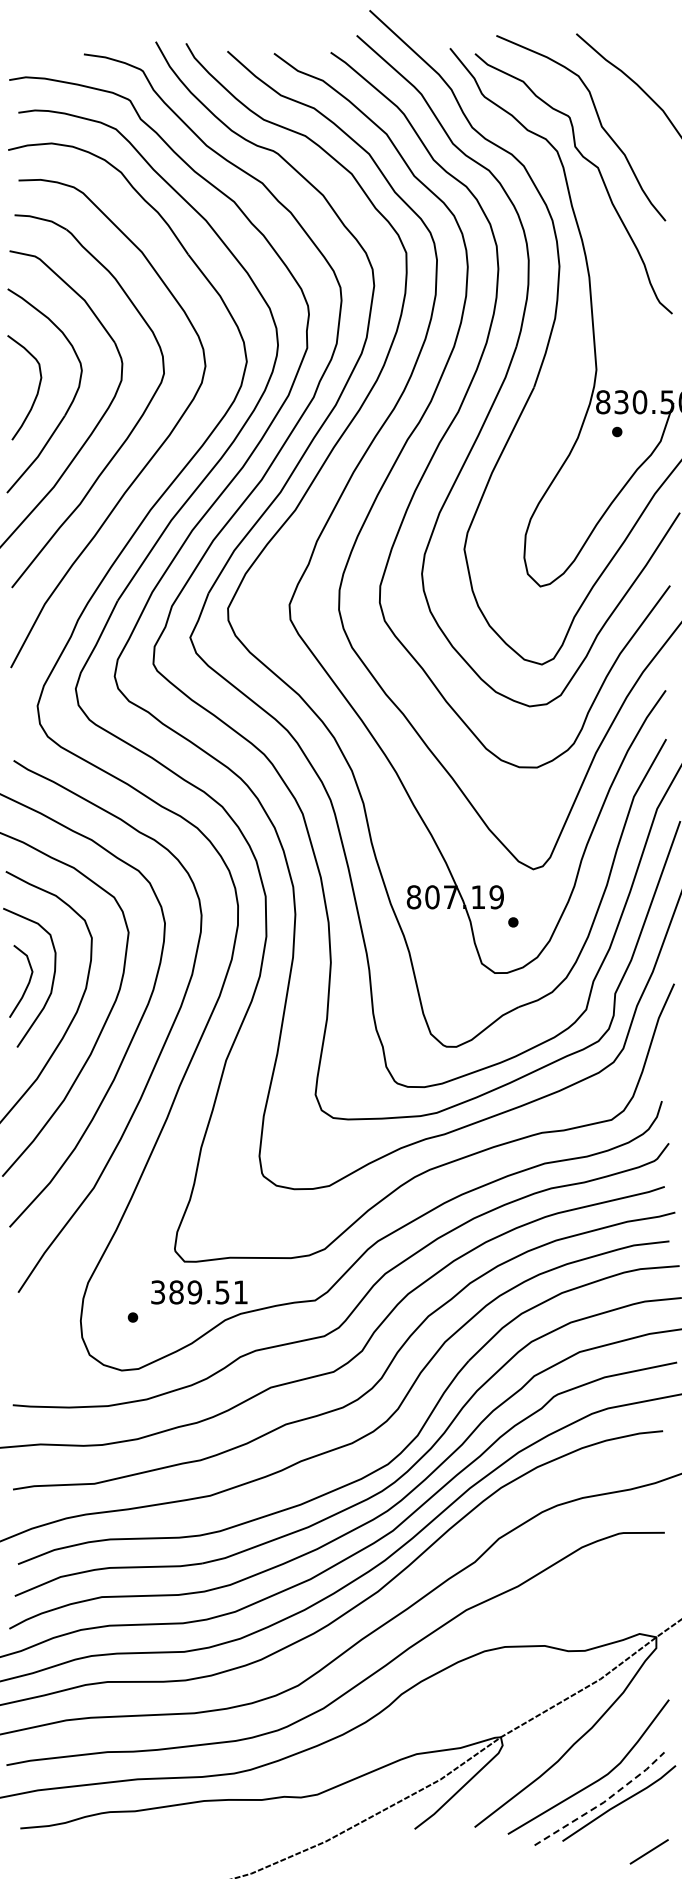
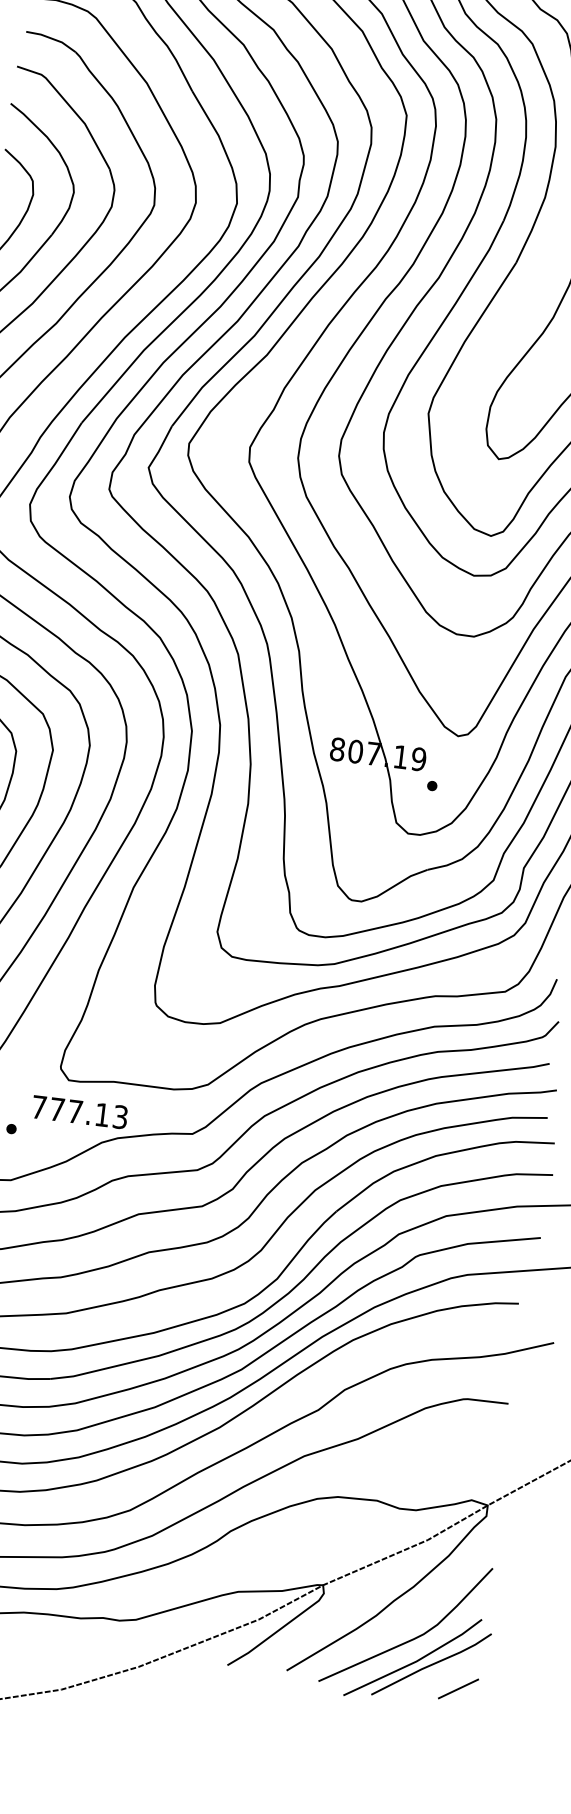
text: (199, 1292) -> (79, 1112), 389.51 -> 777.13
line: (603, 1802) -> (416, 1661), dashed -> solid
line: (648, 1851) -> (457, 1688), moved

